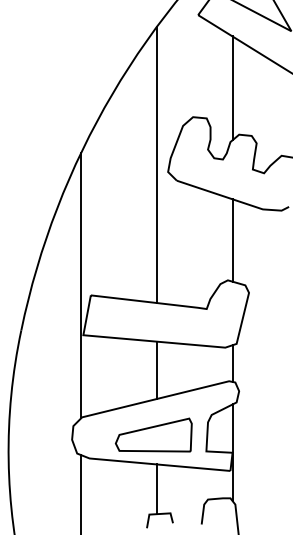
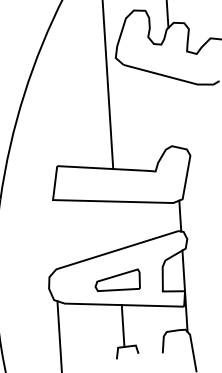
line: (232, 240) -> (173, 112), removed
line: (81, 285) -> (48, 158), removed
line: (156, 370) -> (116, 225), removed
part: (153, 434) -> (117, 280), size x0.7

